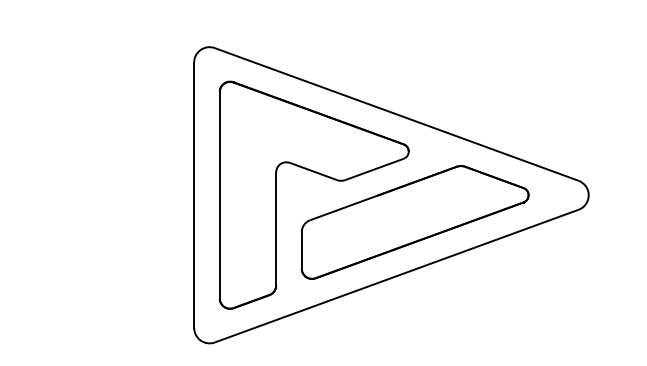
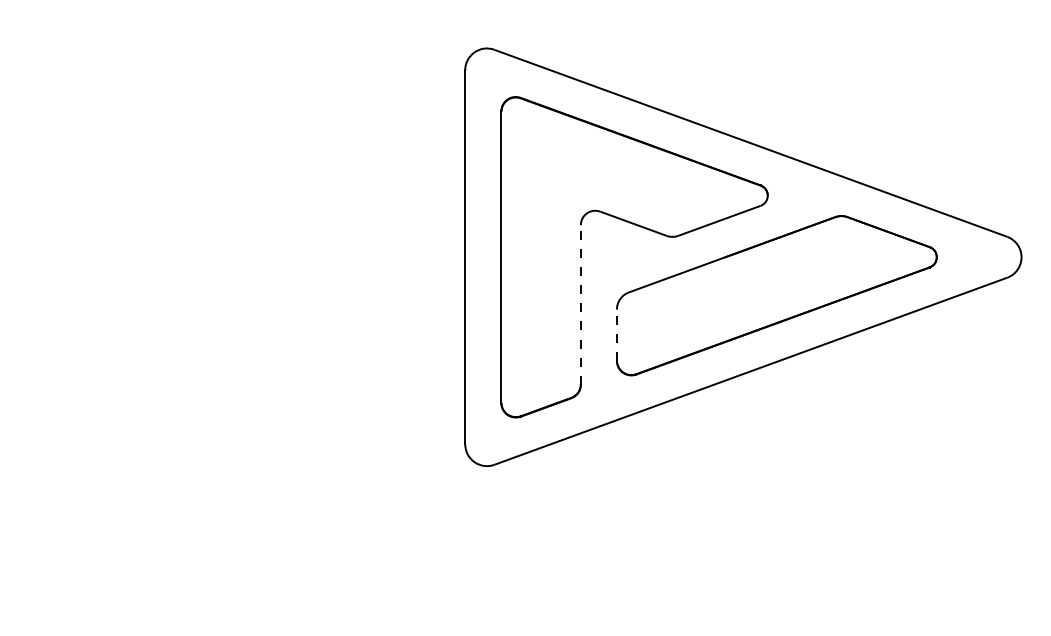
line: (275, 228) -> (580, 304), solid -> dashed
line: (301, 250) -> (616, 335), solid -> dashed

